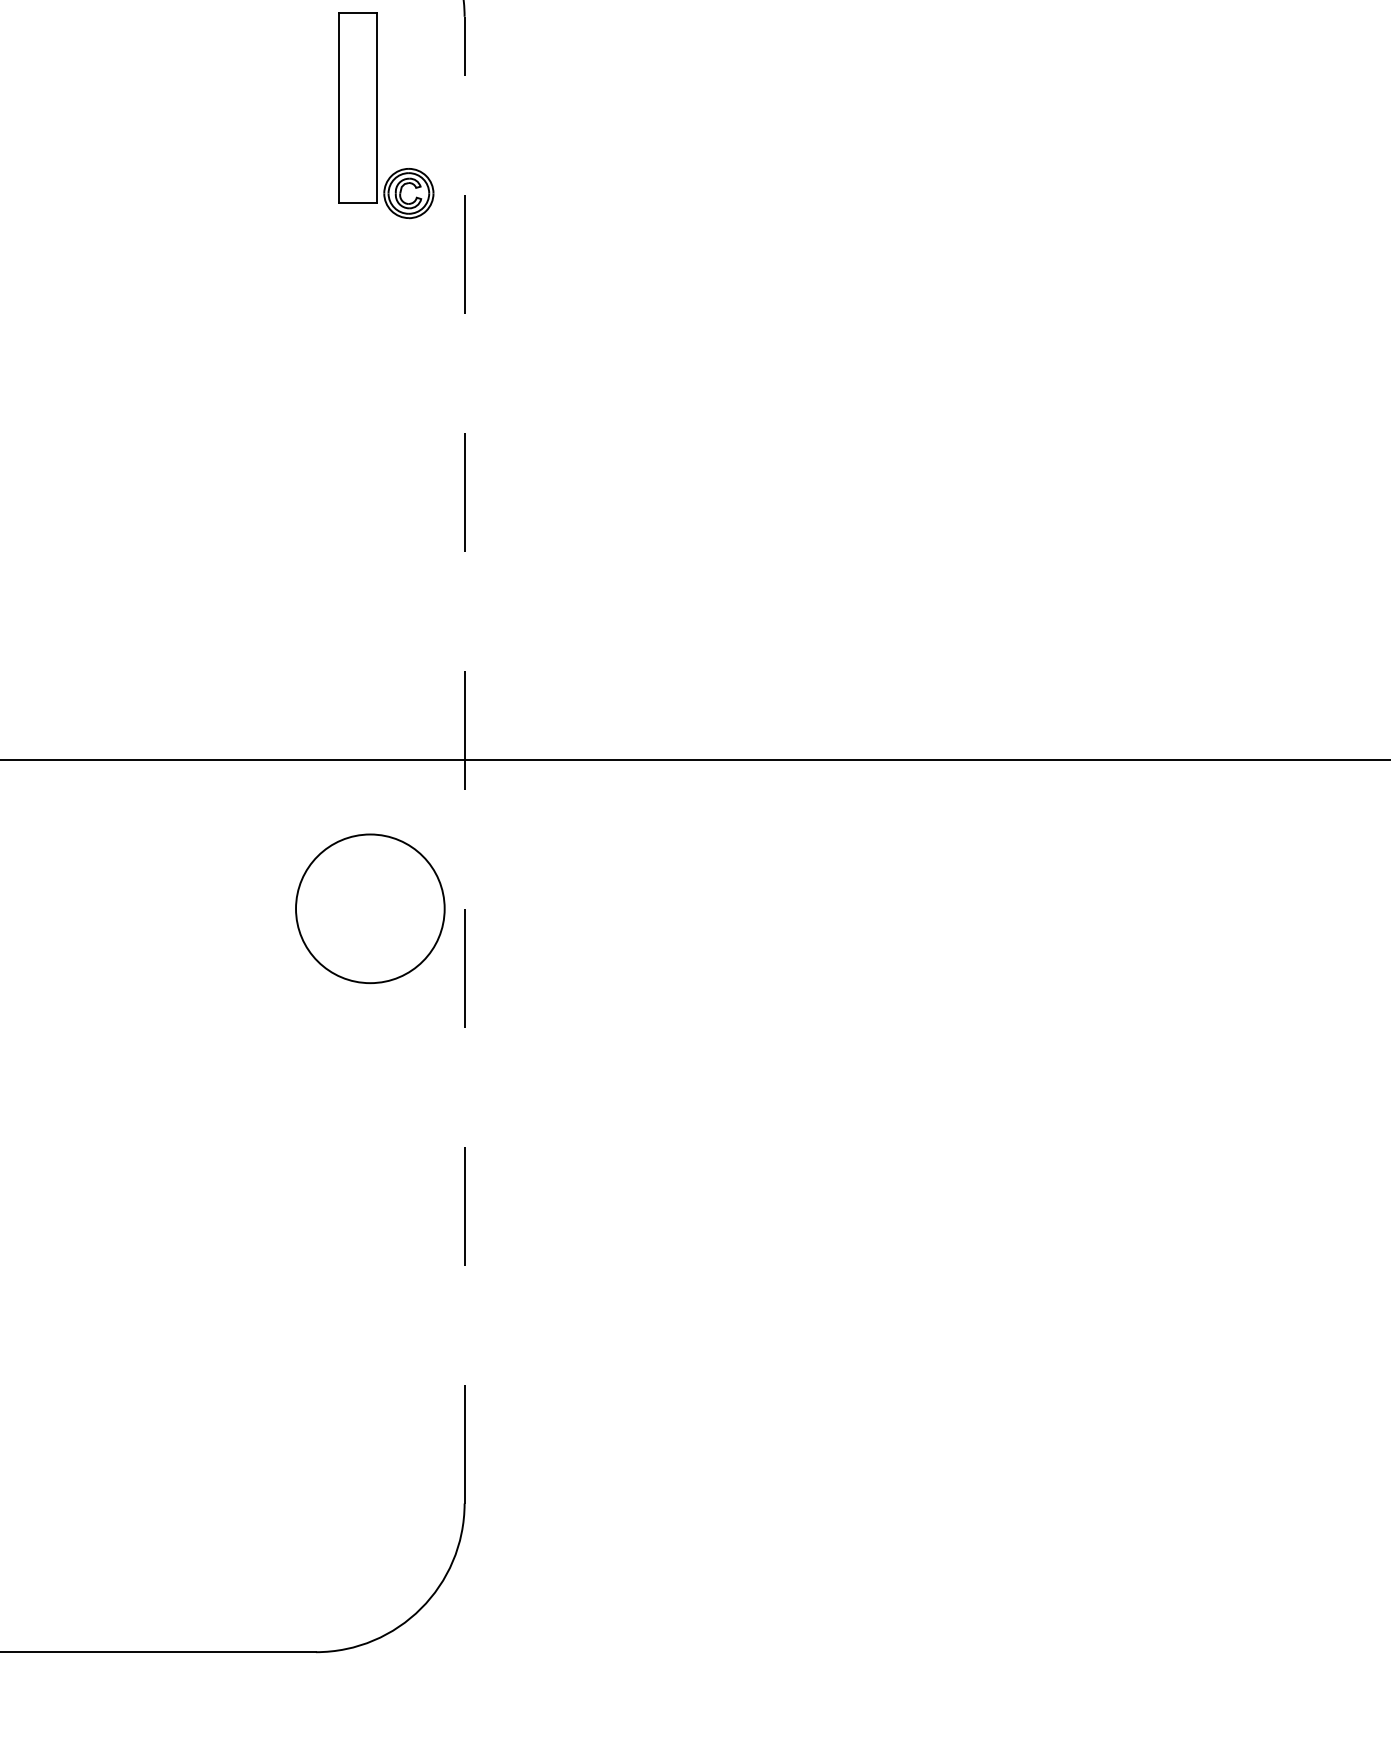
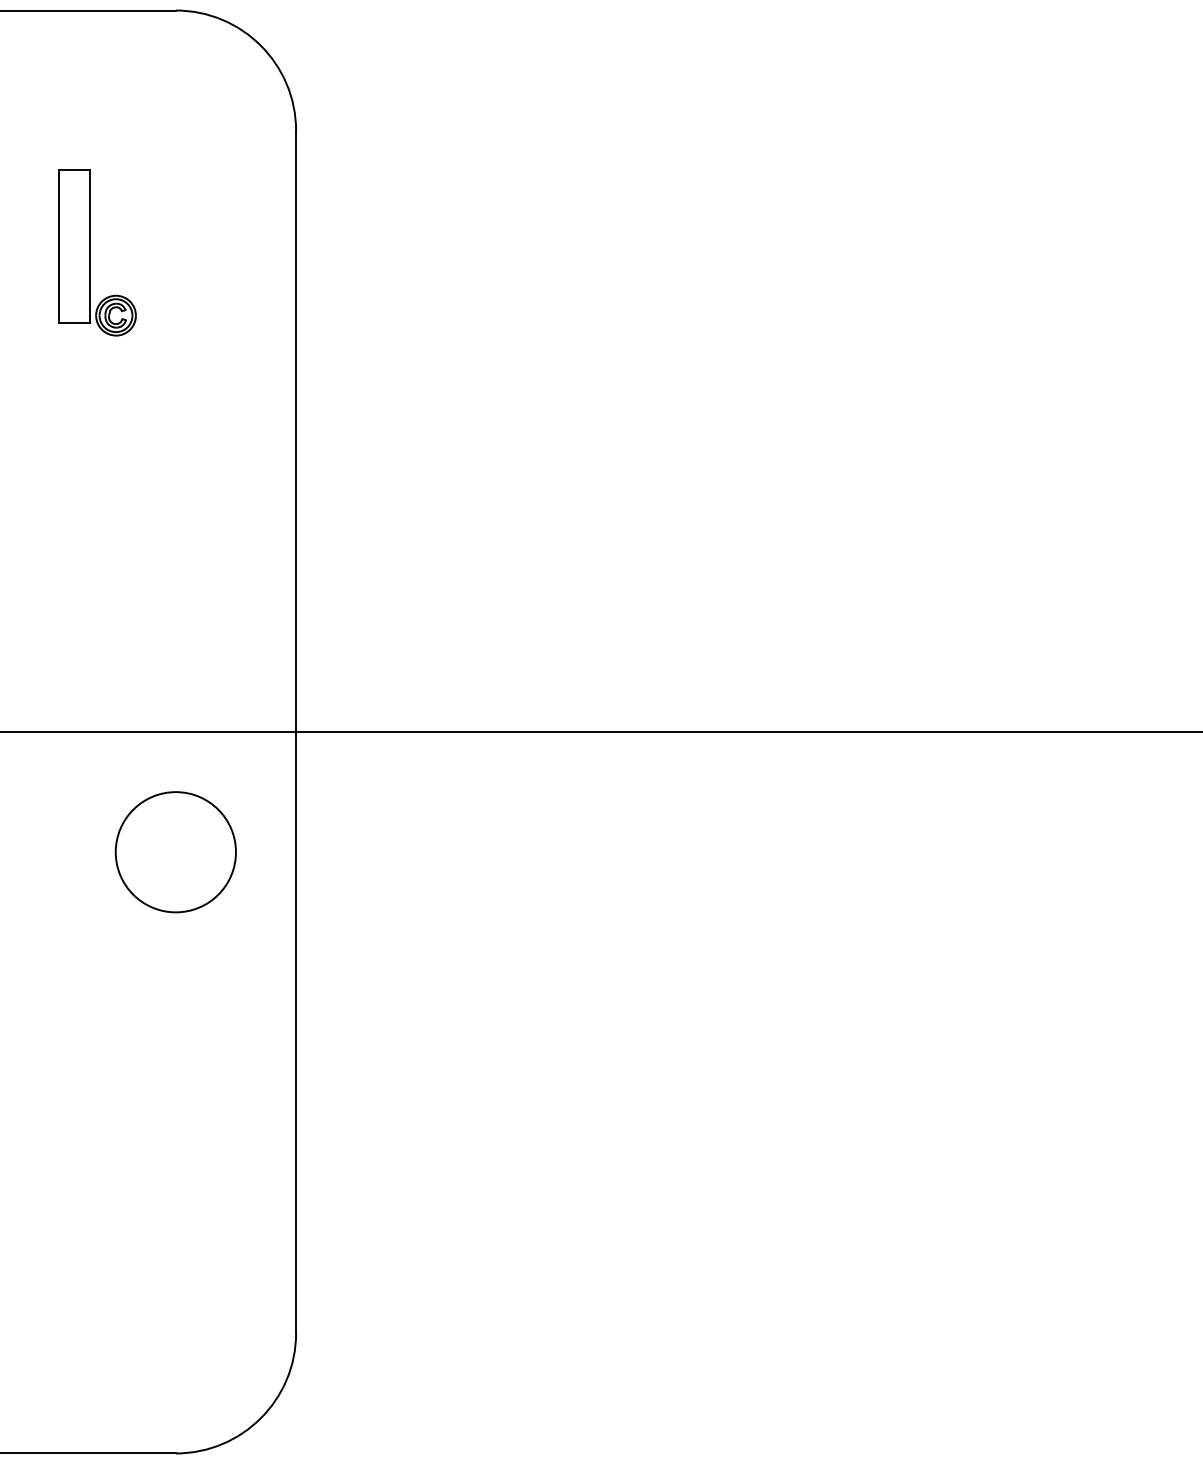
part: (377, 115) -> (90, 252), moved
line: (465, 759) -> (296, 731), dashed -> solid
circle: (369, 909) -> (175, 852), moved

